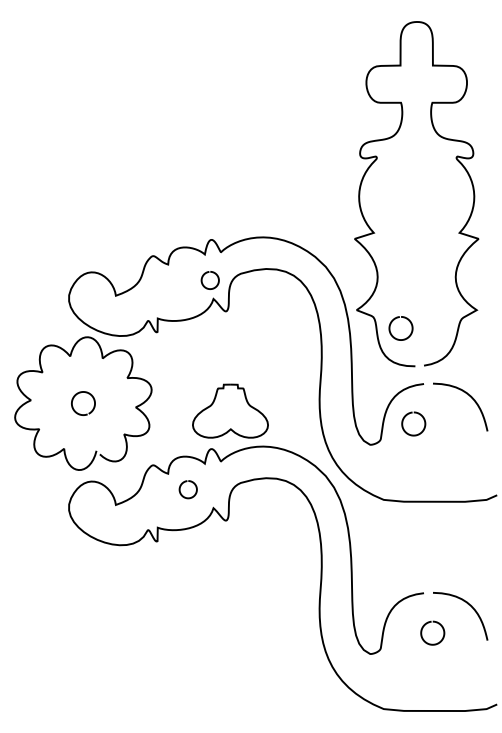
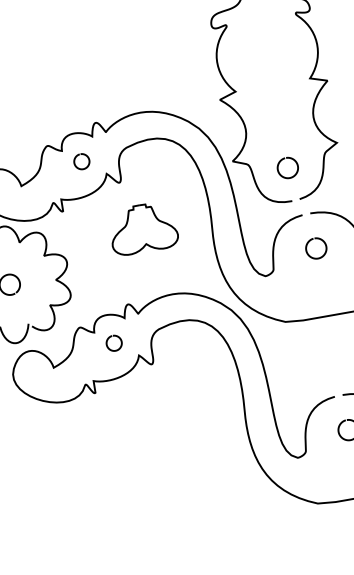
curve: (203, 277) -> (75, 160), moved
curve: (391, 324) -> (278, 166), moved
curve: (214, 402) -> (127, 223), moved
curve: (409, 414) -> (311, 240), moved

